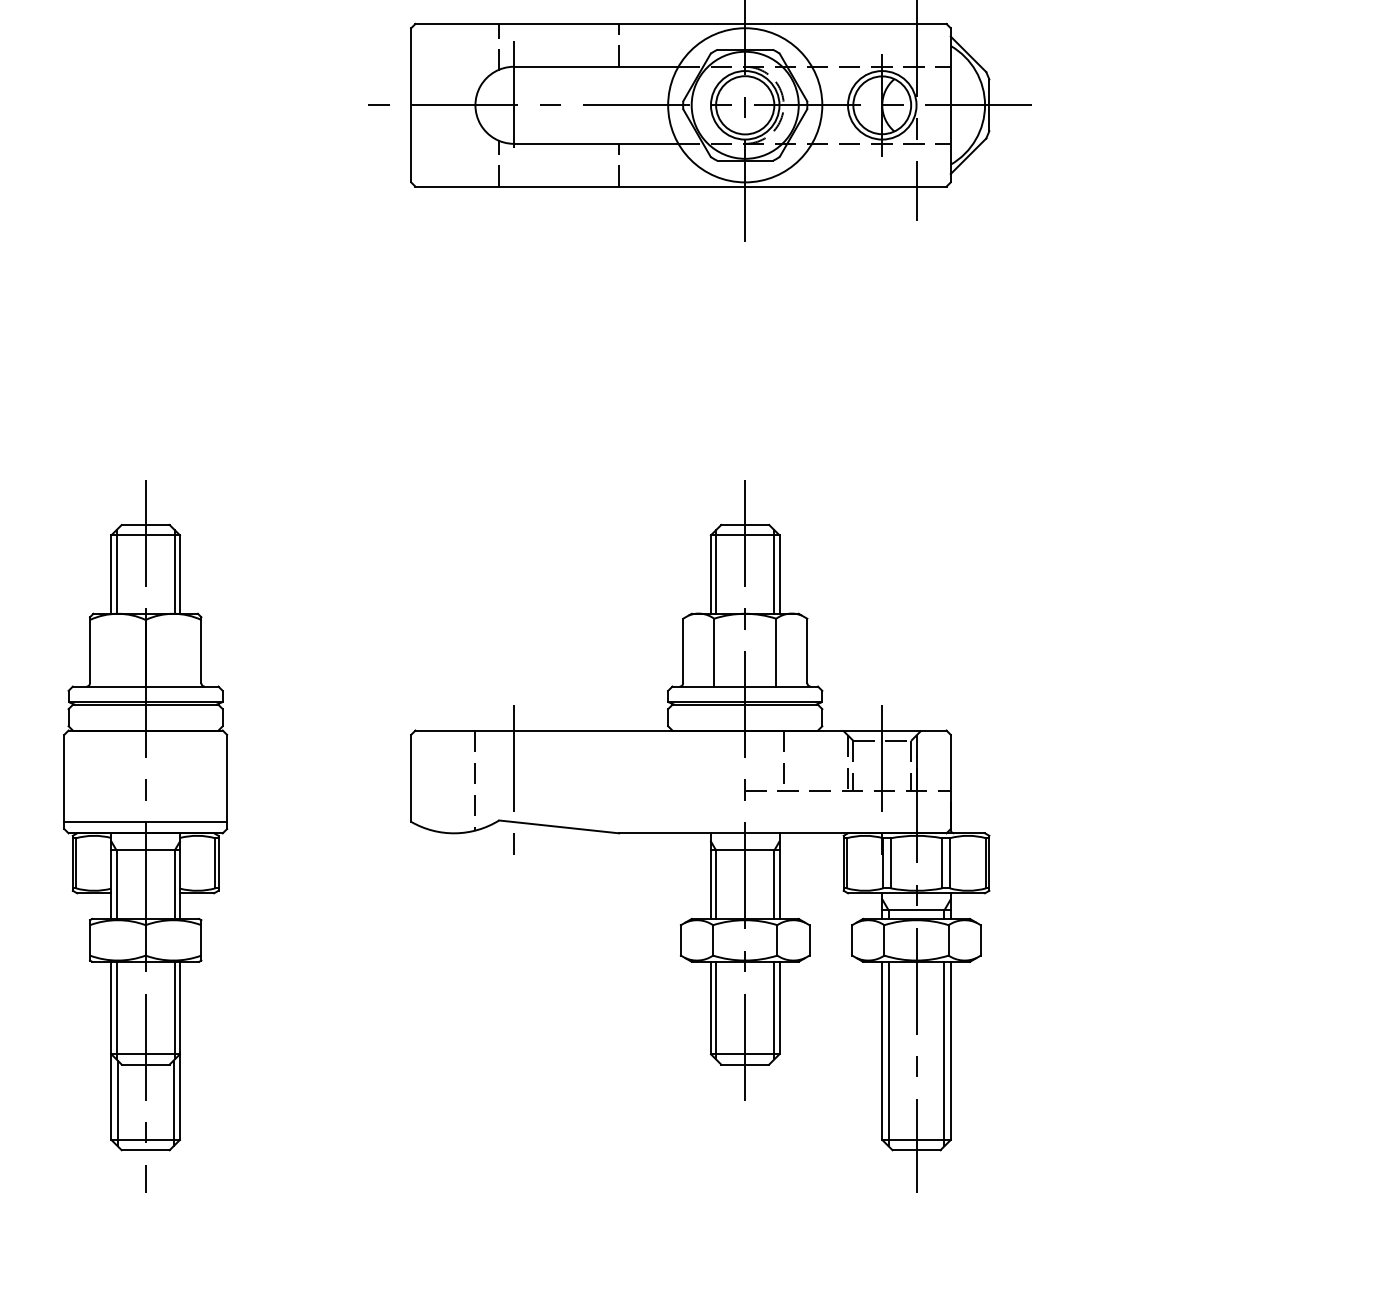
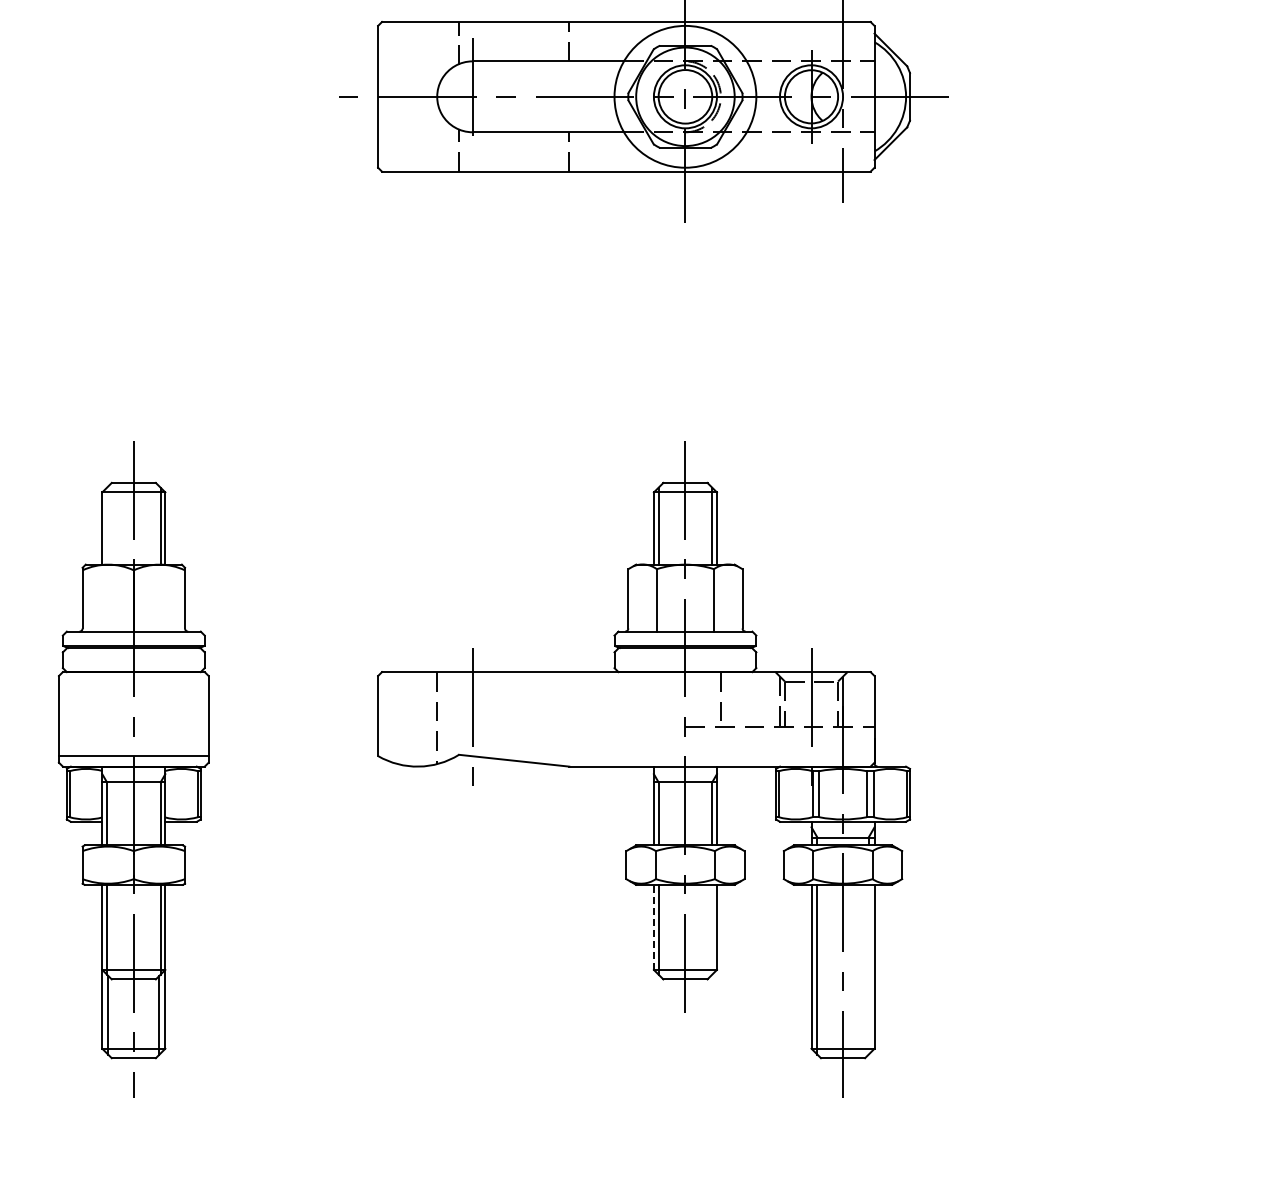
line: (117, 571) -> (107, 525), removed
line: (710, 1008) -> (653, 927), solid -> dashed
line: (774, 1010) -> (712, 929), removed
line: (944, 1053) -> (868, 969), removed

